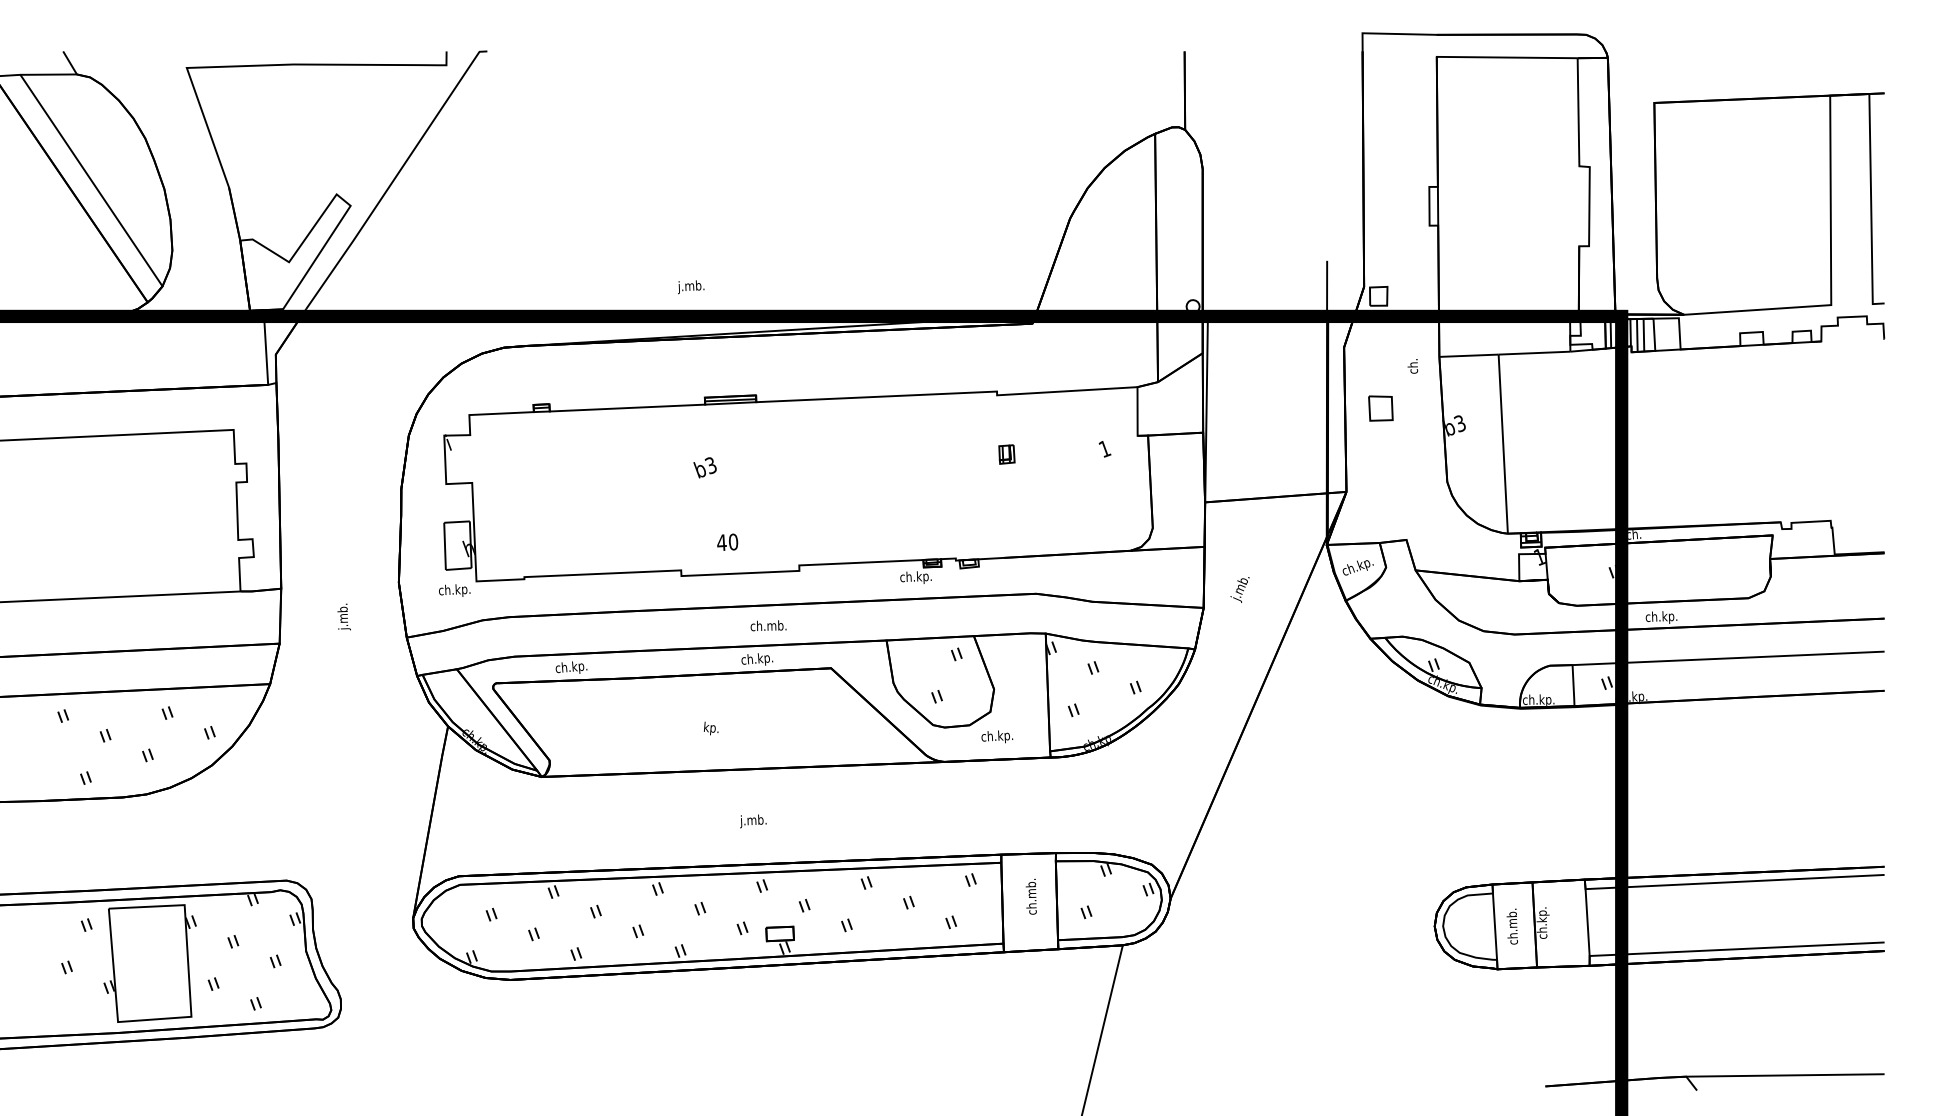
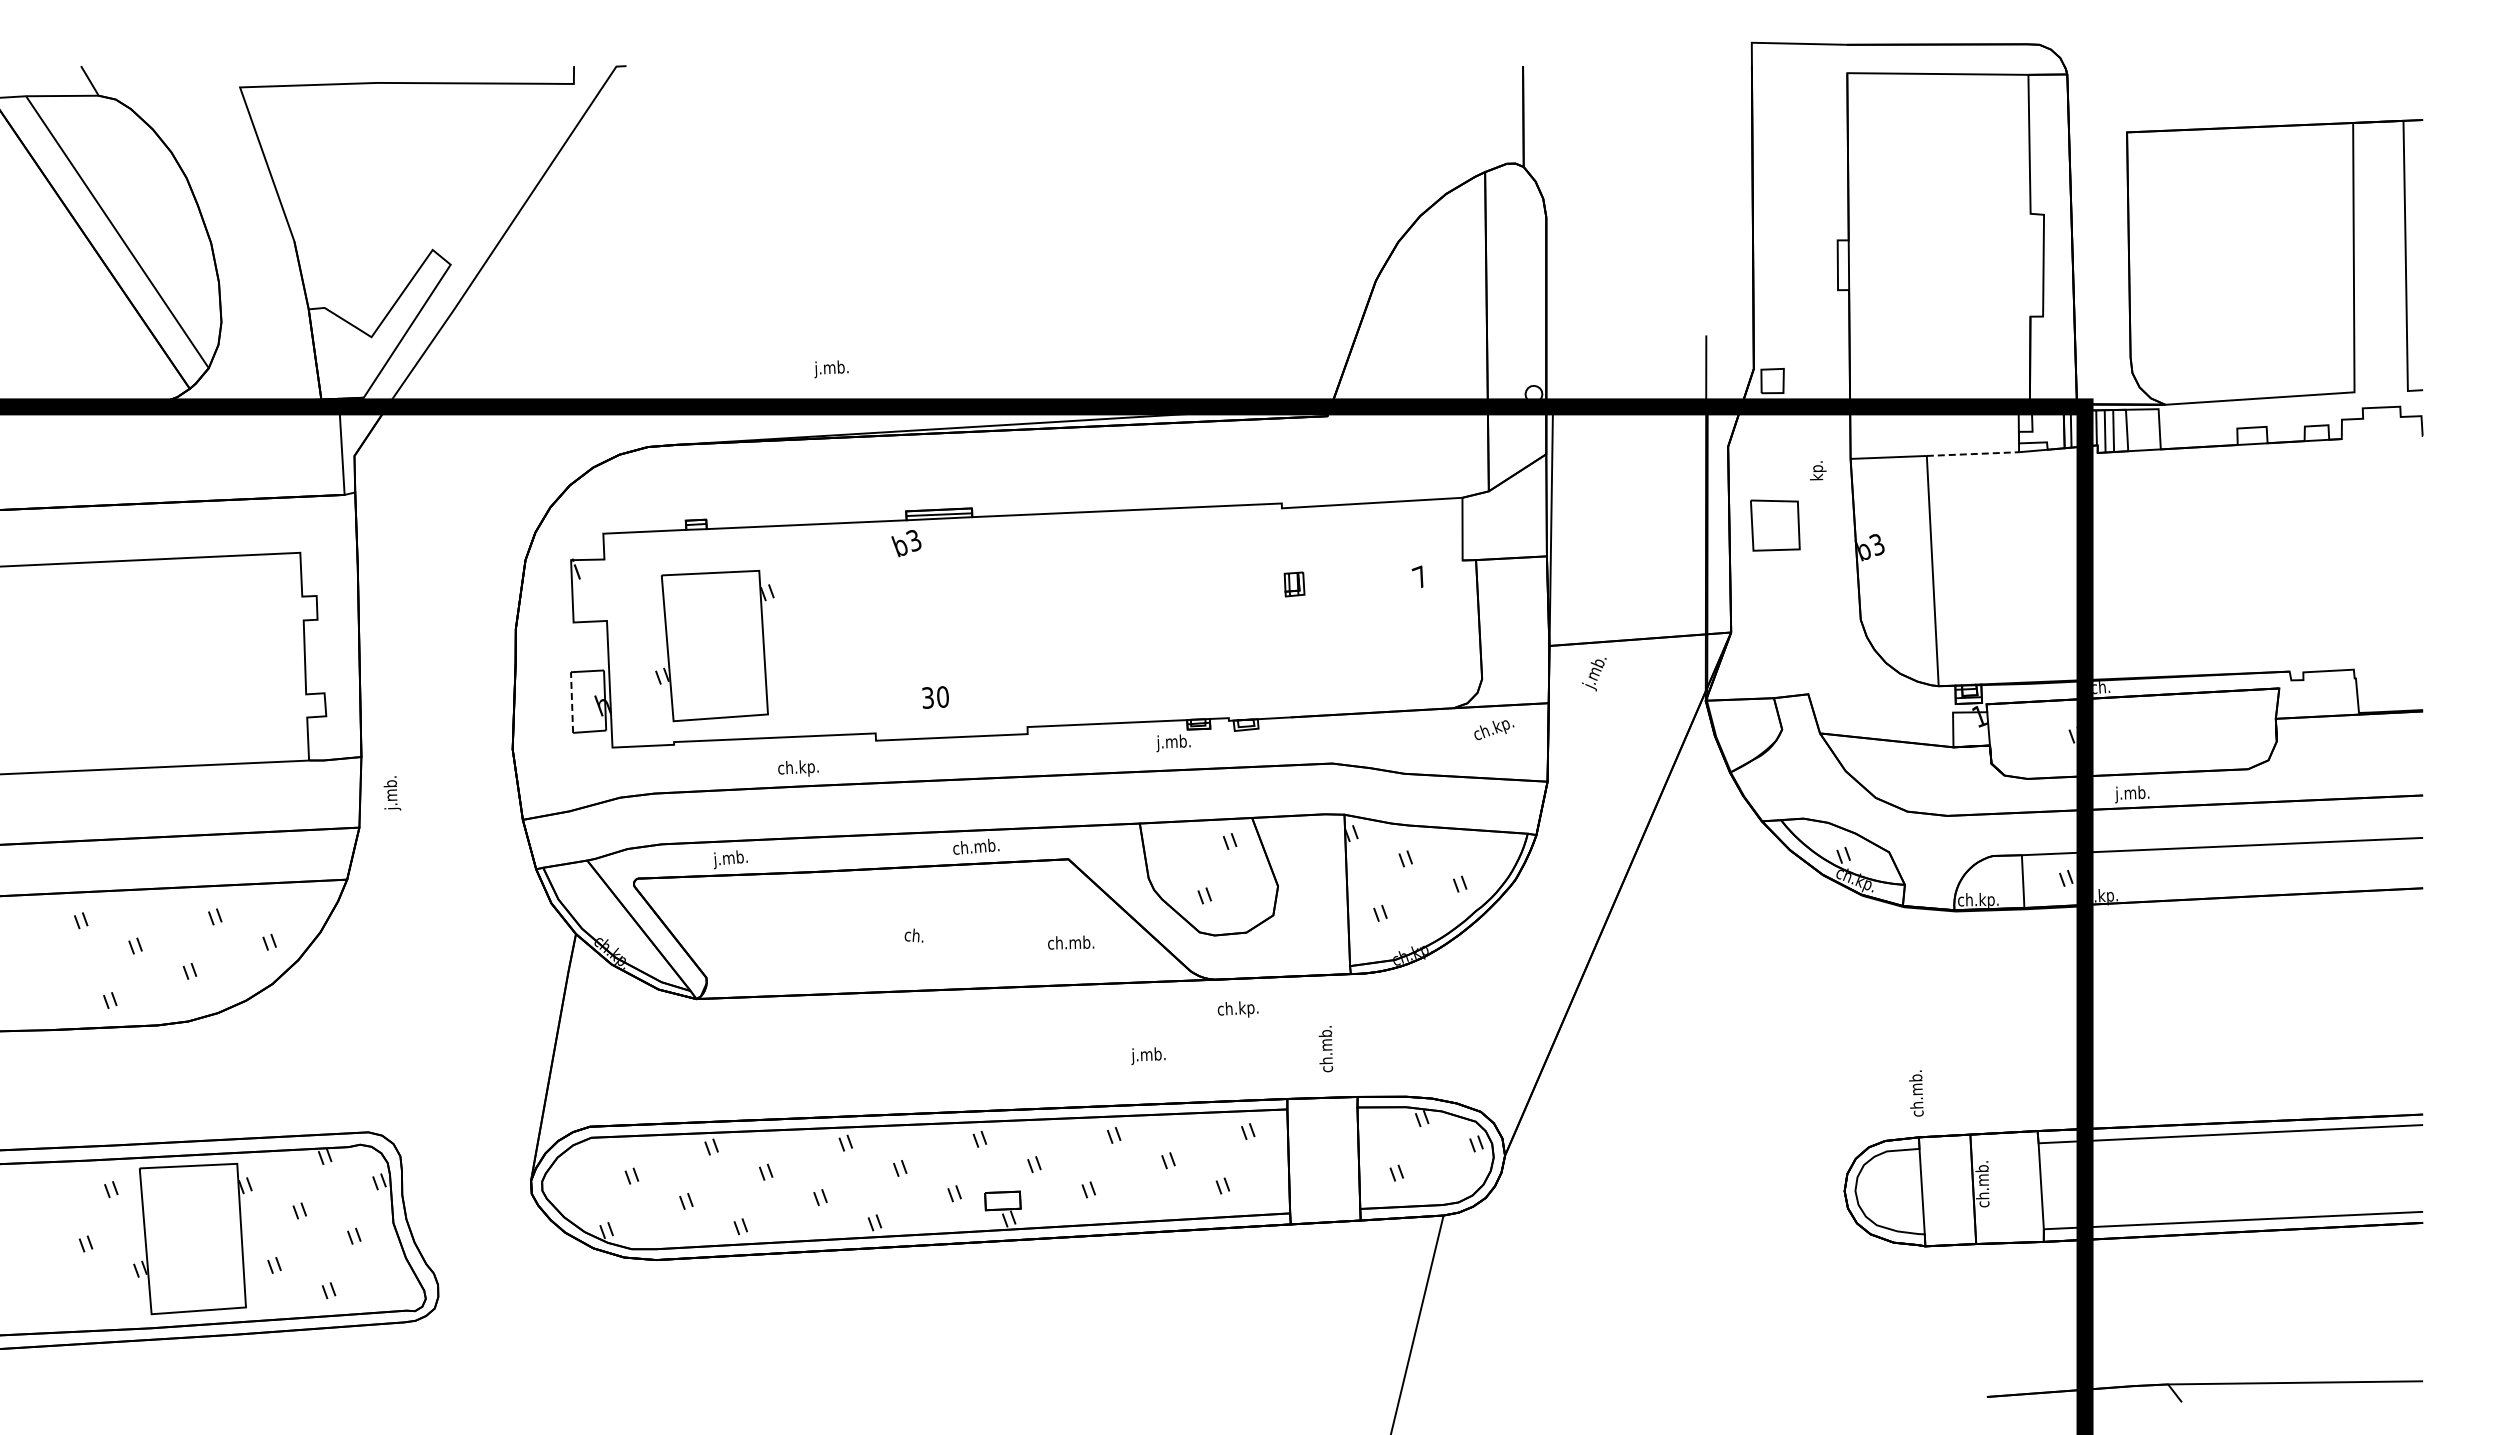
text: (691, 287) -> (831, 369), moved
line: (1534, 353) -> (1973, 454), solid -> dashed
text: (1413, 365) -> (1817, 470), ch. -> kp.
part: (1380, 407) -> (1775, 524), size x1.6
text: (1104, 448) -> (1419, 576), 1 -> 7
text: (705, 467) -> (906, 543), moved
part: (555, 502) -> (714, 645), added
text: (722, 542) -> (928, 697), 40 -> 30
line: (445, 546) -> (572, 702), solid -> dashed
text: (1358, 567) -> (1494, 729), moved
text: (915, 578) -> (1176, 743), ch.kp. -> j.mb.
text: (1240, 589) -> (1594, 674), moved
text: (454, 590) -> (798, 768), moved
text: (344, 617) -> (392, 793), moved
text: (1660, 617) -> (2135, 794), ch.kp. -> j.mb.
text: (768, 625) -> (1071, 942), moved
text: (767, 658) -> (986, 846), ch.kp. -> ch.mb.
text: (571, 668) -> (734, 859), ch.kp. -> j.mb.
text: (710, 728) -> (913, 936), kp. -> ch.
text: (996, 736) -> (1237, 1009), moved
text: (753, 820) -> (1148, 1055), moved
text: (1030, 897) -> (1325, 1049), moved
text: (1542, 912) -> (1983, 1173), ch.kp. -> ch.mb.
text: (1512, 926) -> (1916, 1093), moved

